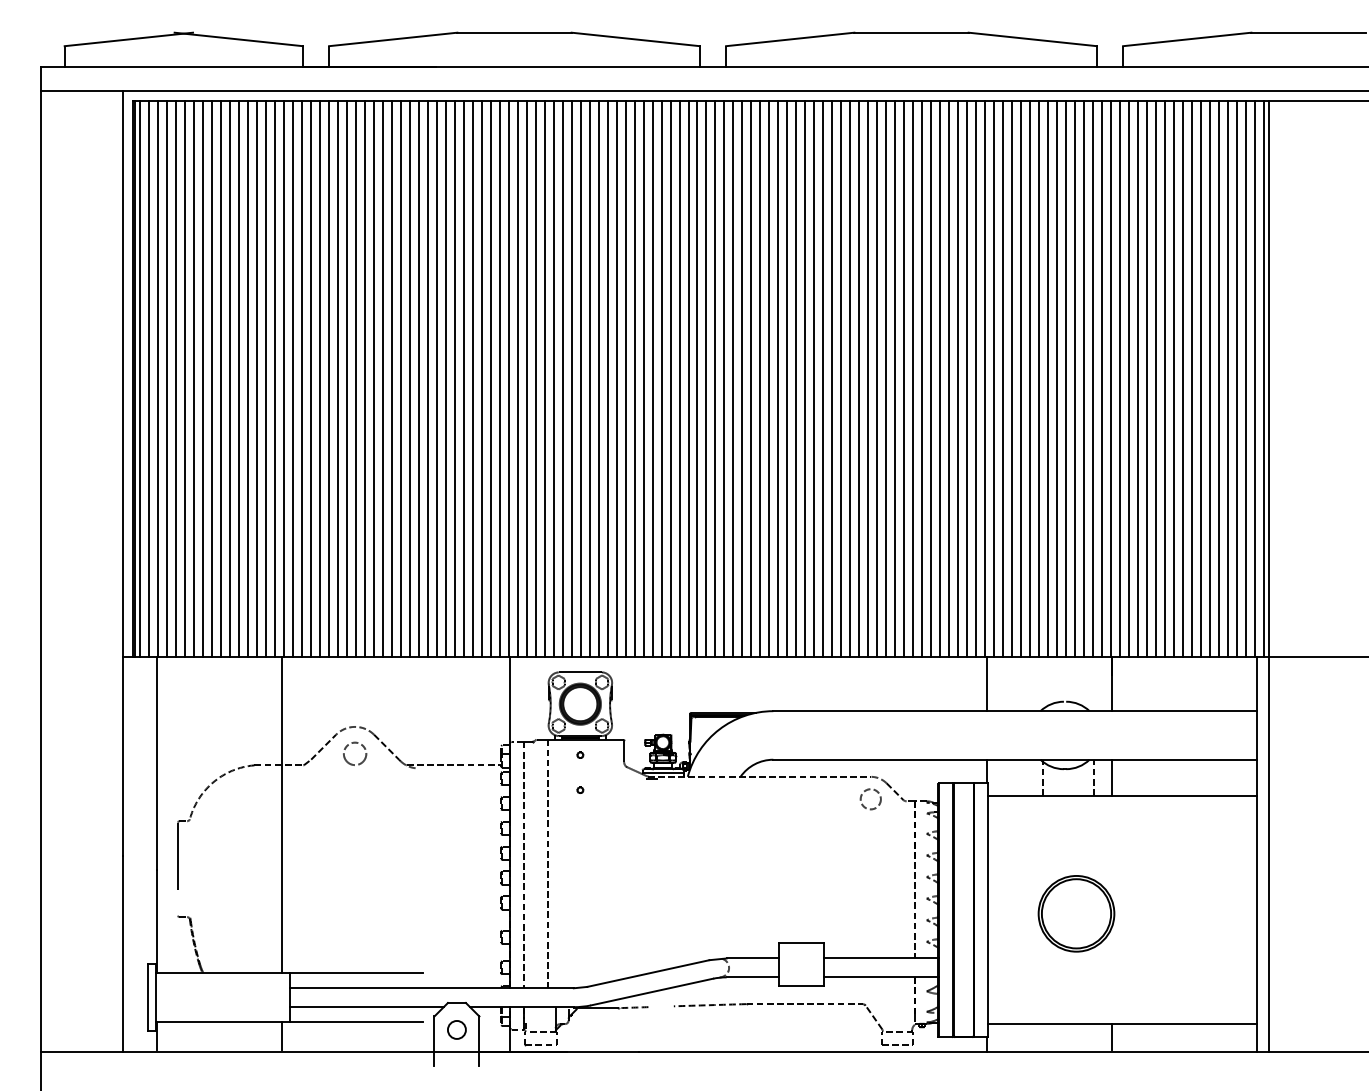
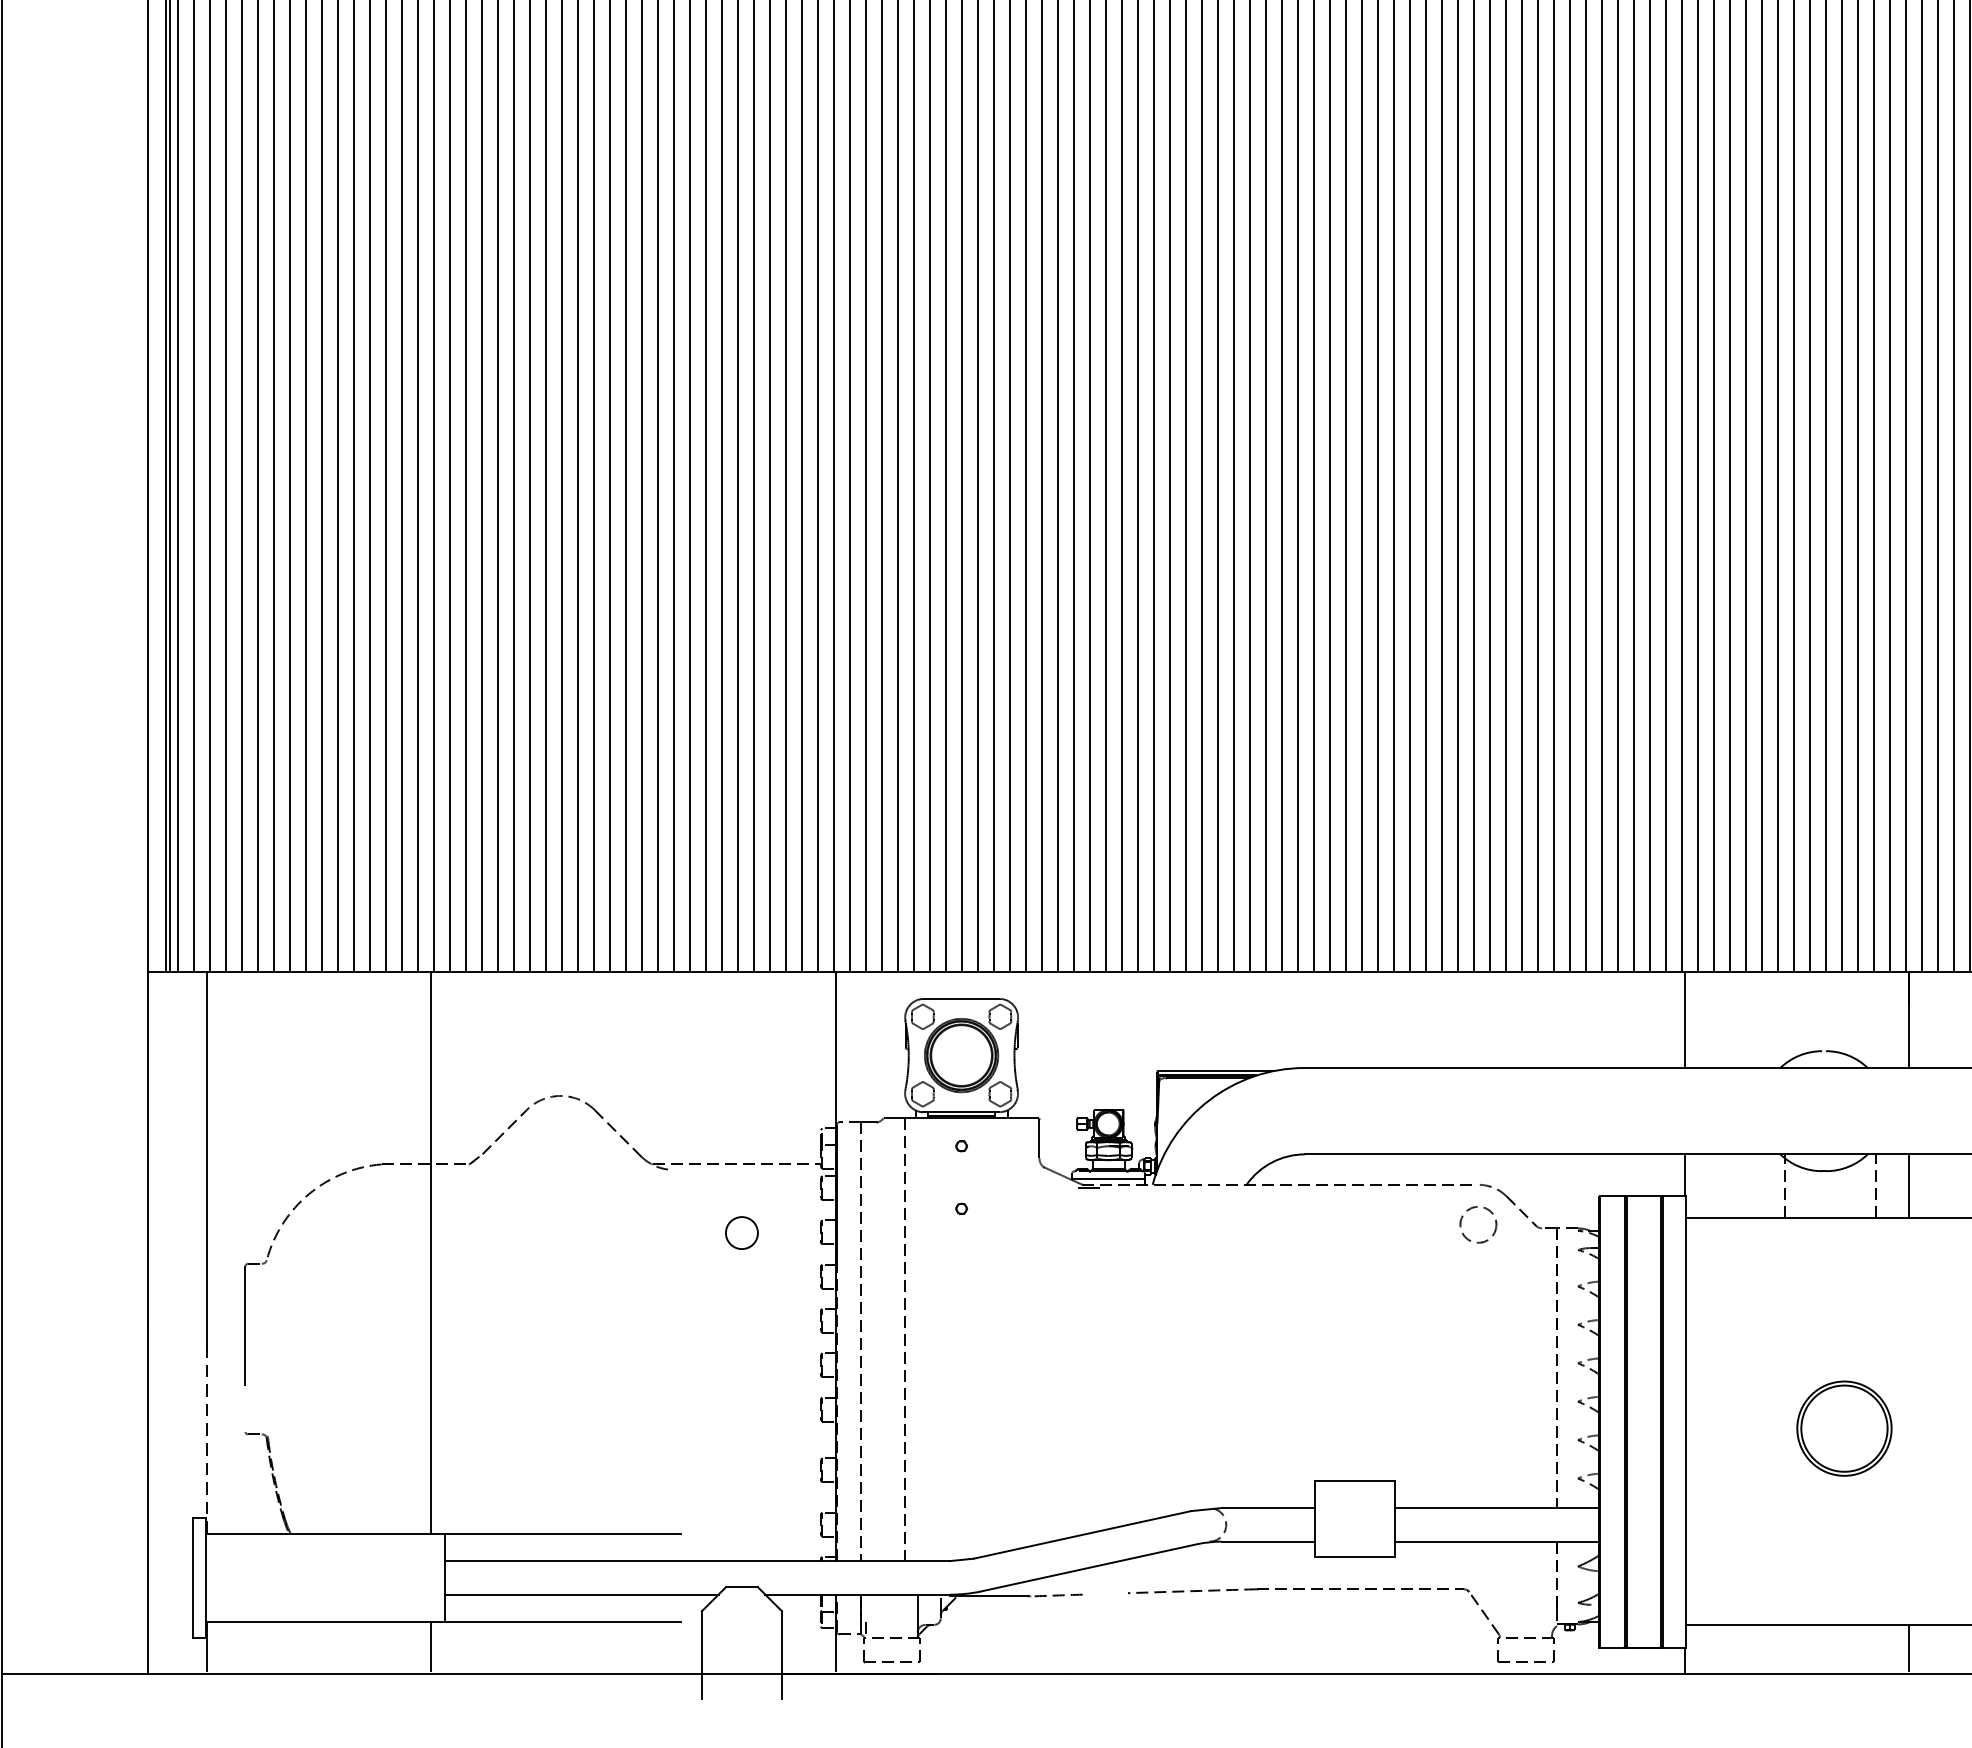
part: (363, 748) -> (575, 1134), removed
part: (1076, 913) -> (1844, 1428), size x0.7
line: (156, 921) -> (207, 1442), solid -> dashed
circle: (456, 1029) -> (741, 1232), moved

